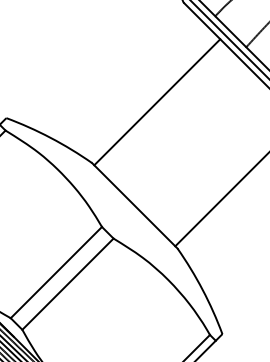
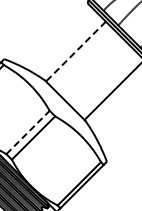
line: (156, 102) -> (75, 51), solid -> dashed
line: (57, 272) -> (28, 132), solid -> dashed

